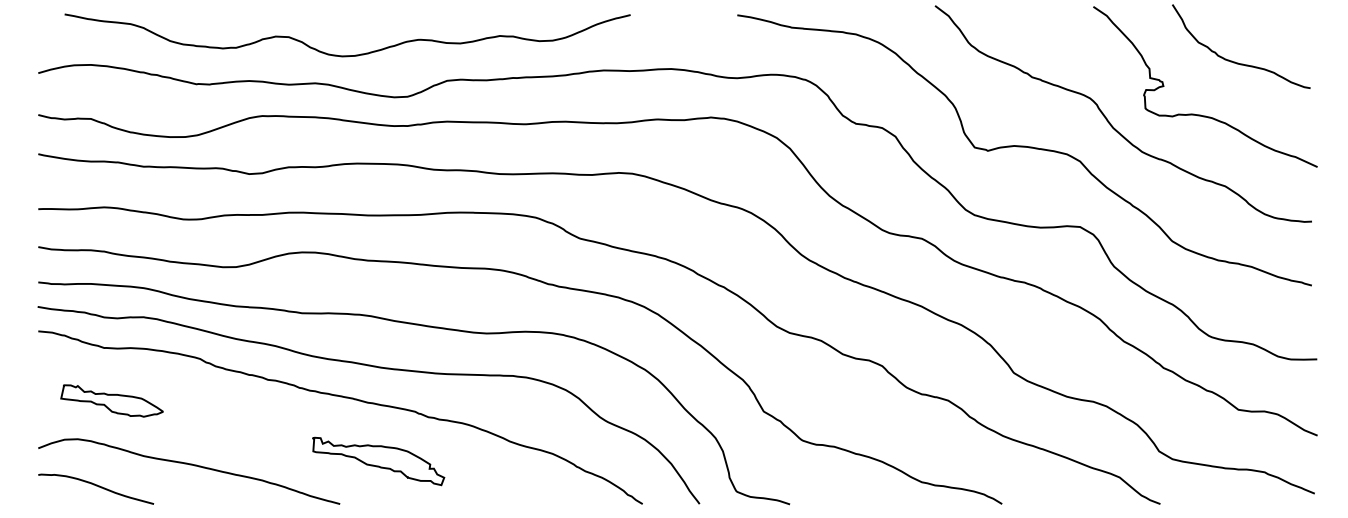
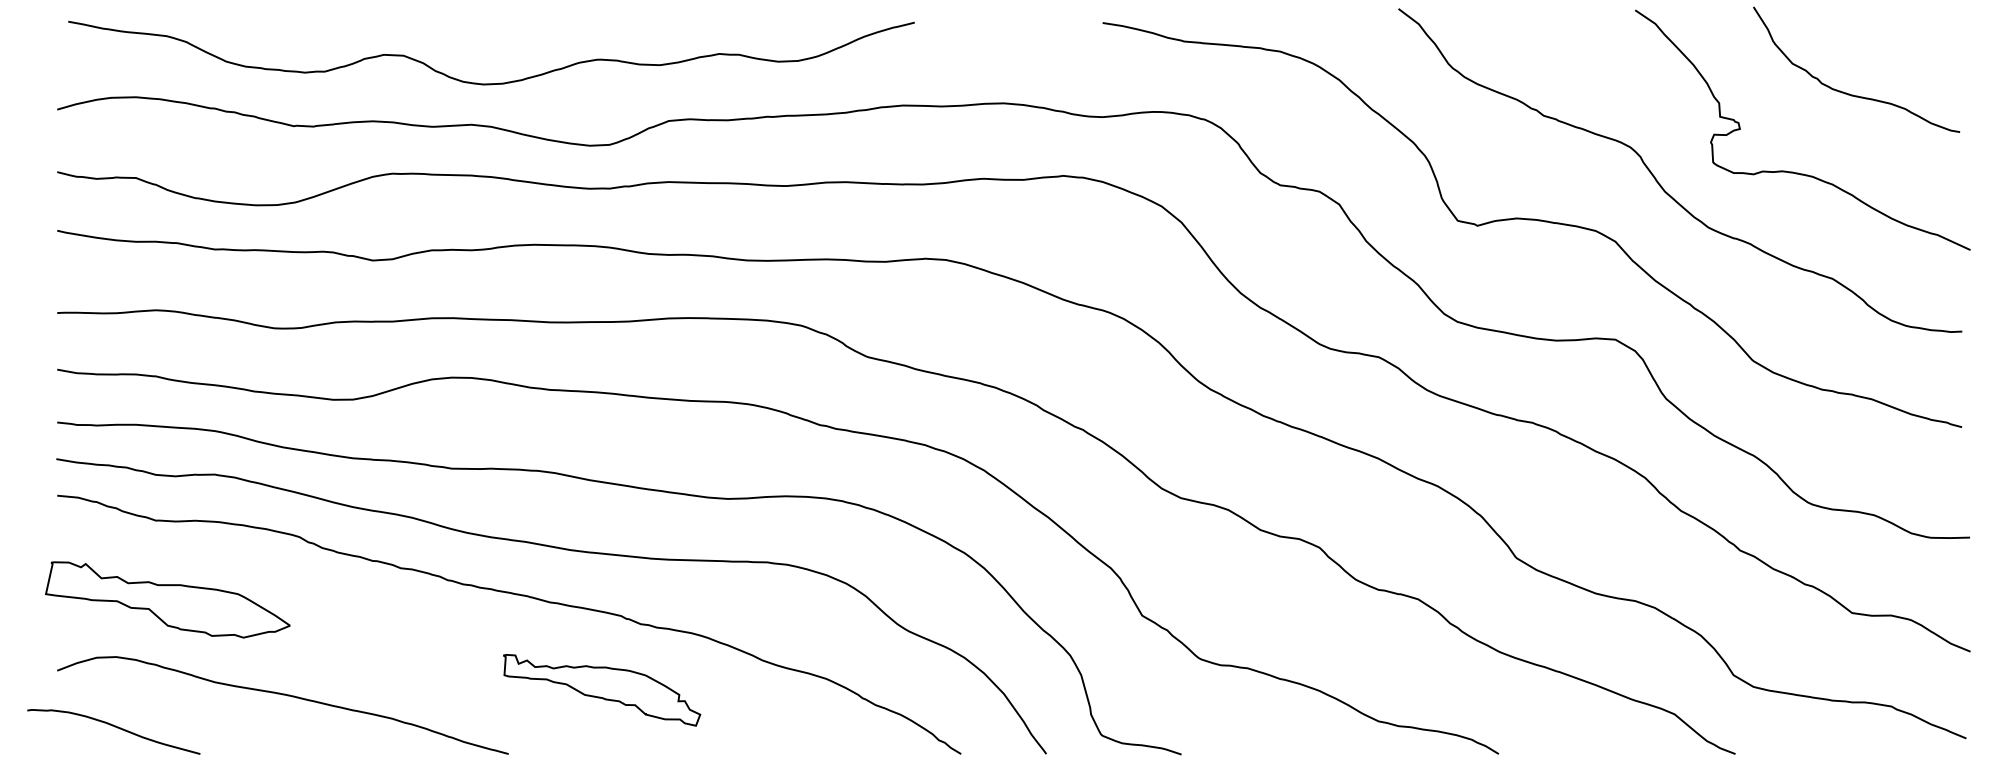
curve: (347, 55) -> (491, 83), moved
part: (111, 400) -> (166, 599), size x1.6
part: (378, 461) -> (601, 690), moved
curve: (96, 486) -> (114, 727), moved

